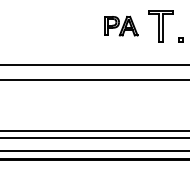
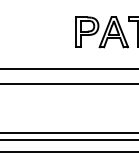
part: (121, 25) -> (102, 31), size x1.67

